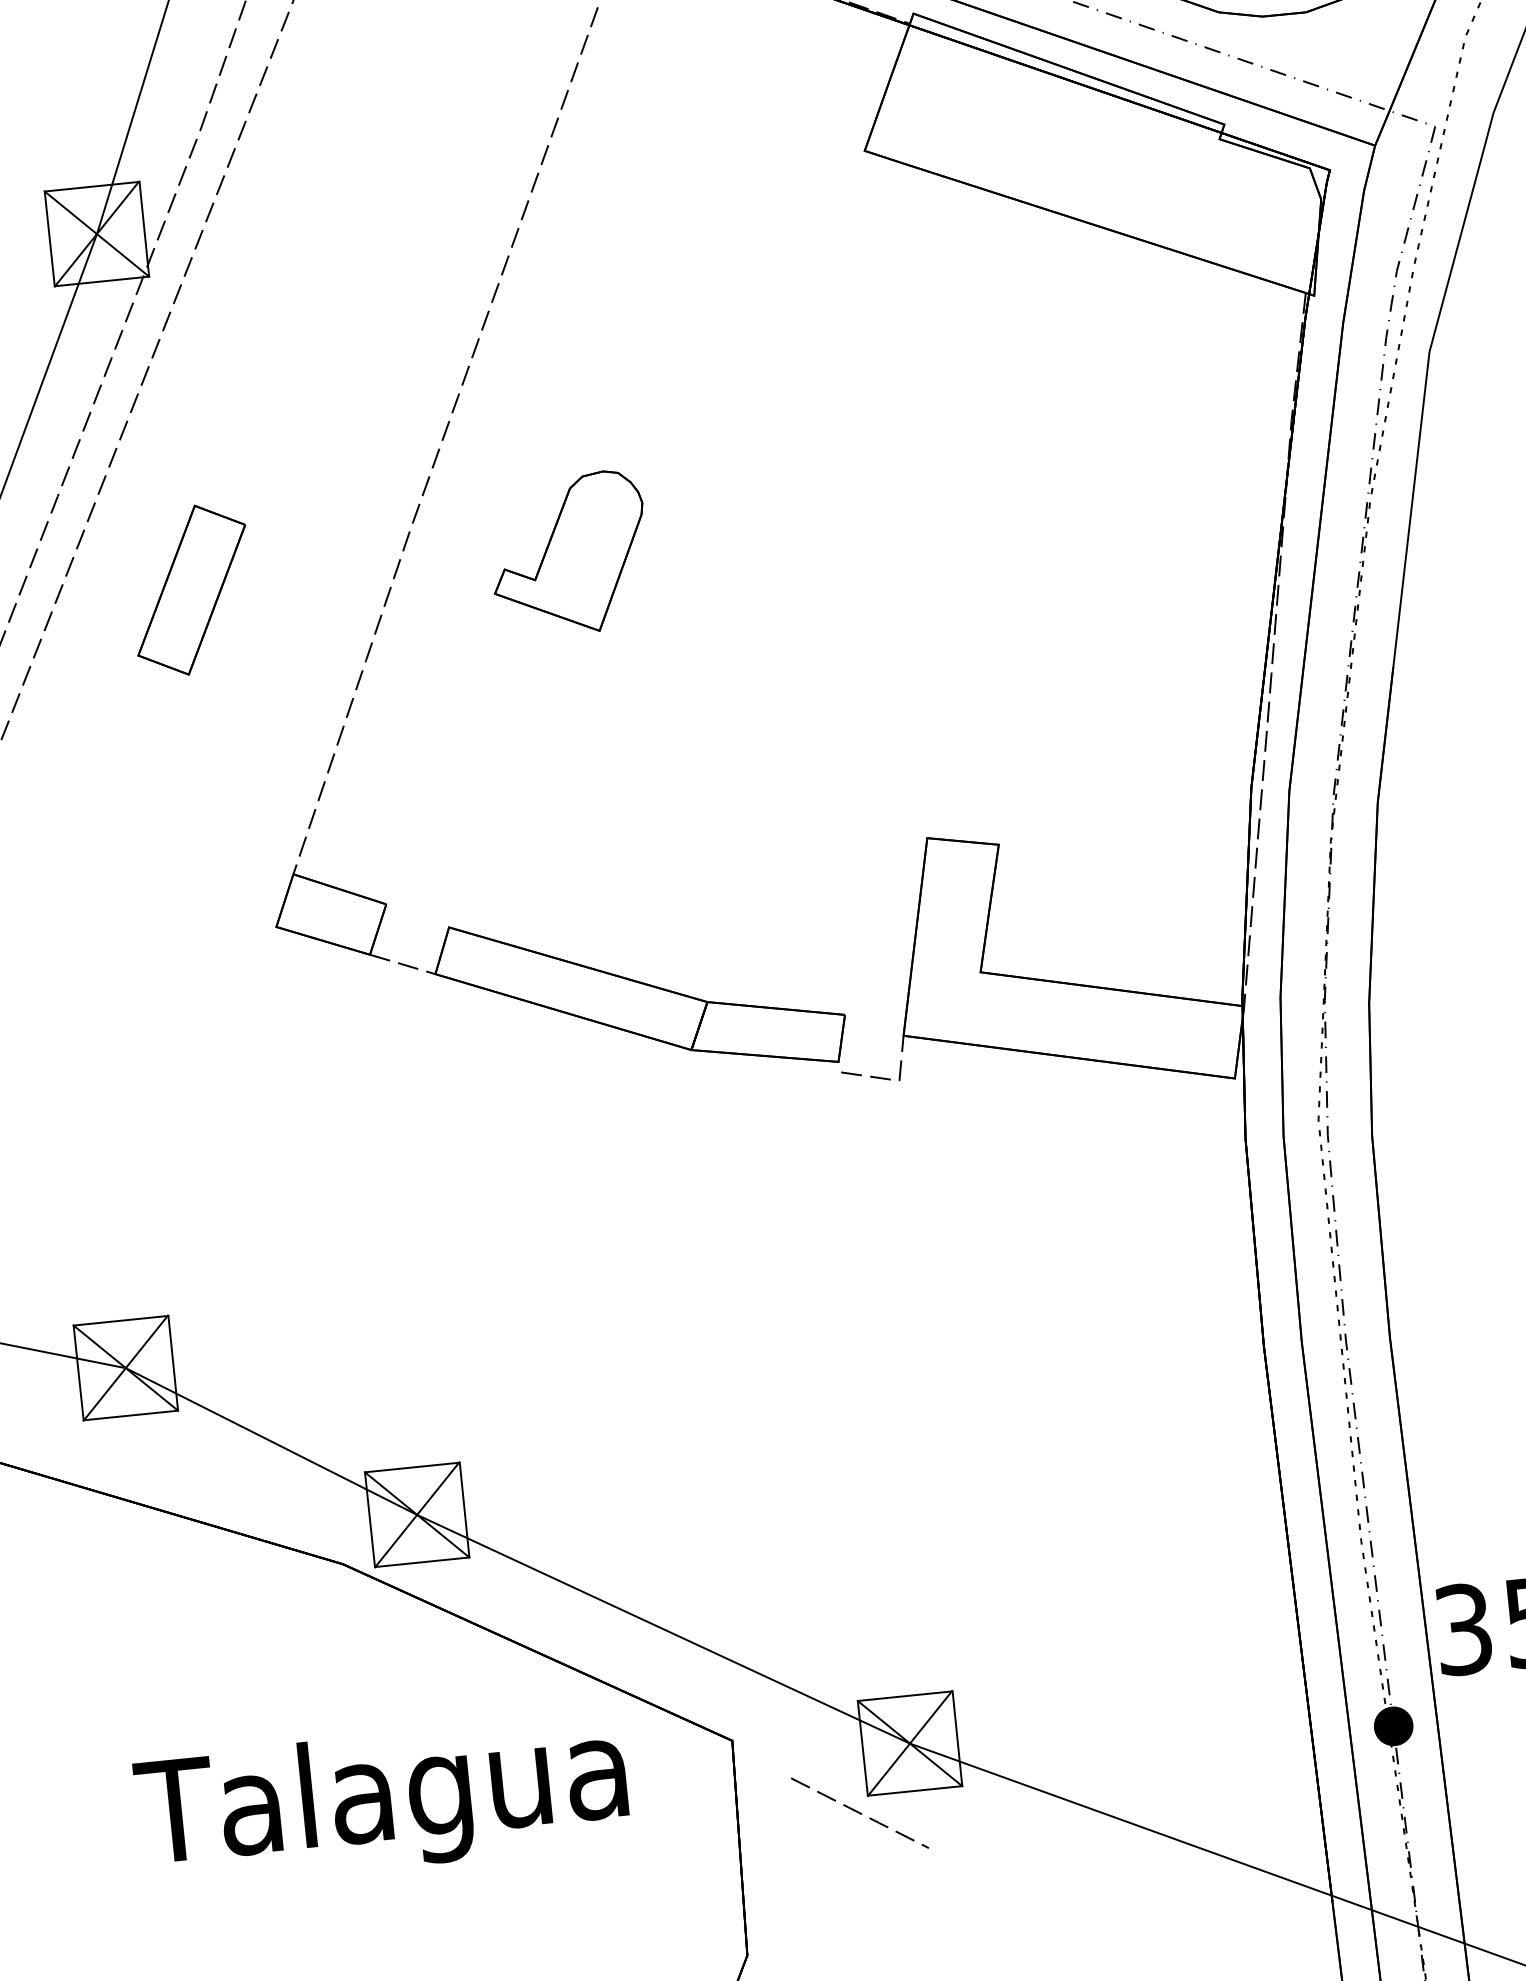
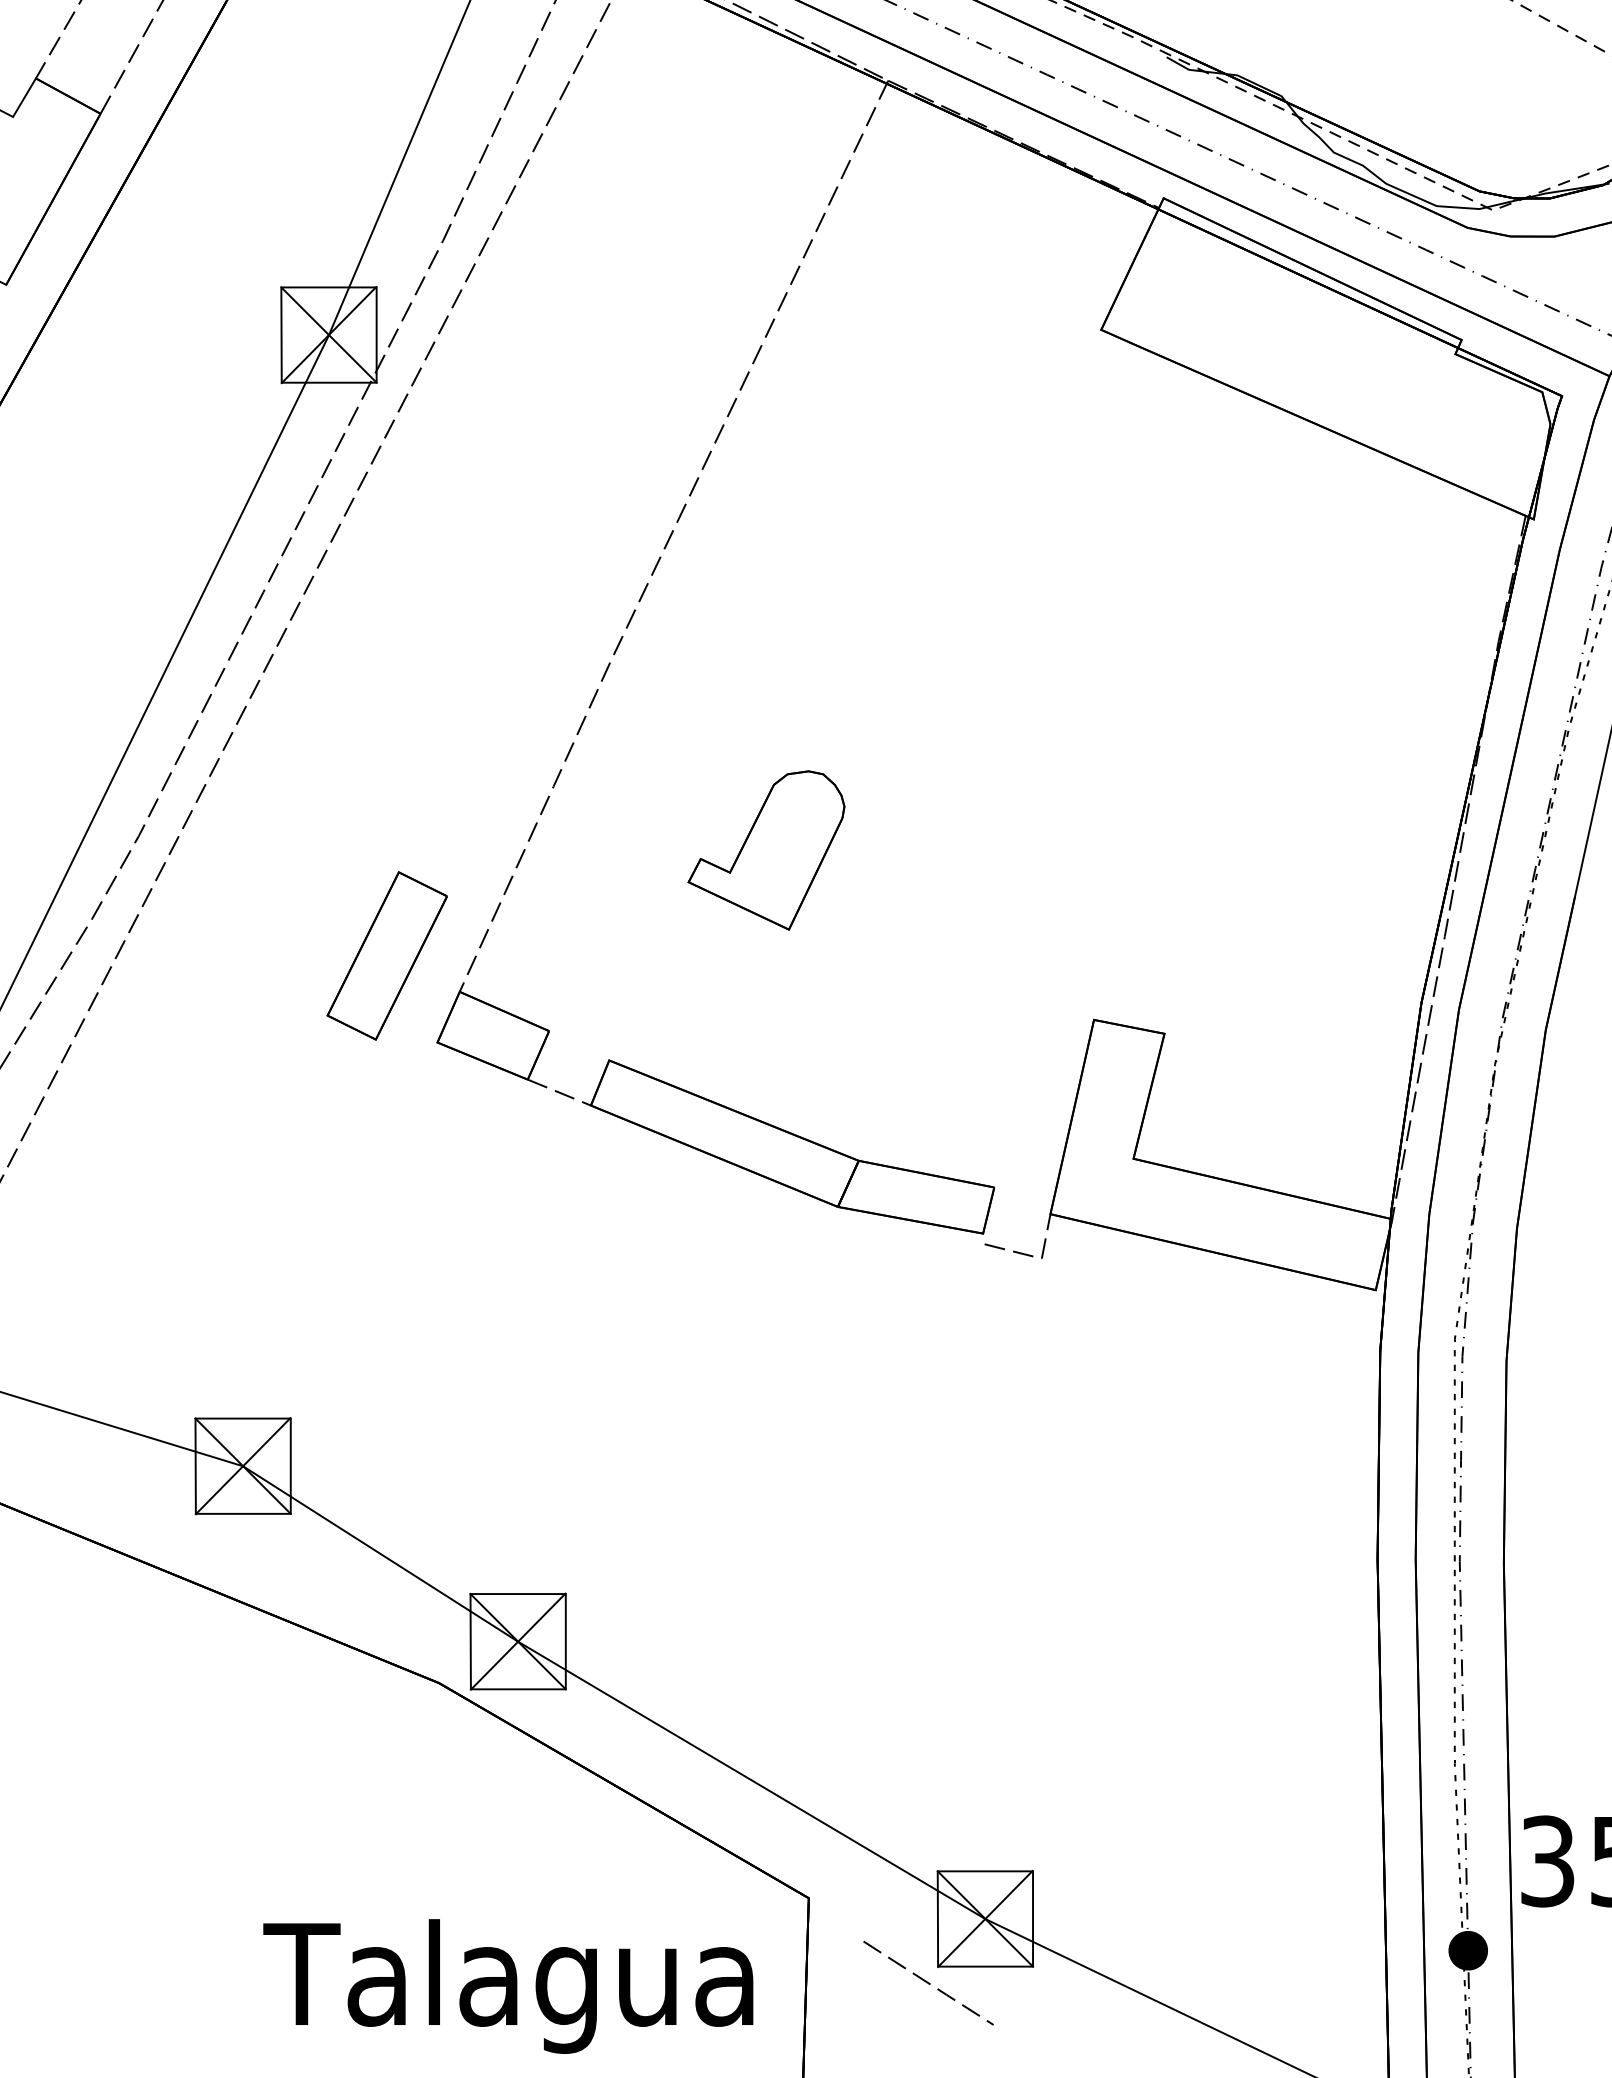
part: (569, 554) -> (766, 850), moved
part: (190, 589) -> (386, 955), moved
text: (382, 1801) -> (508, 1986), moved

